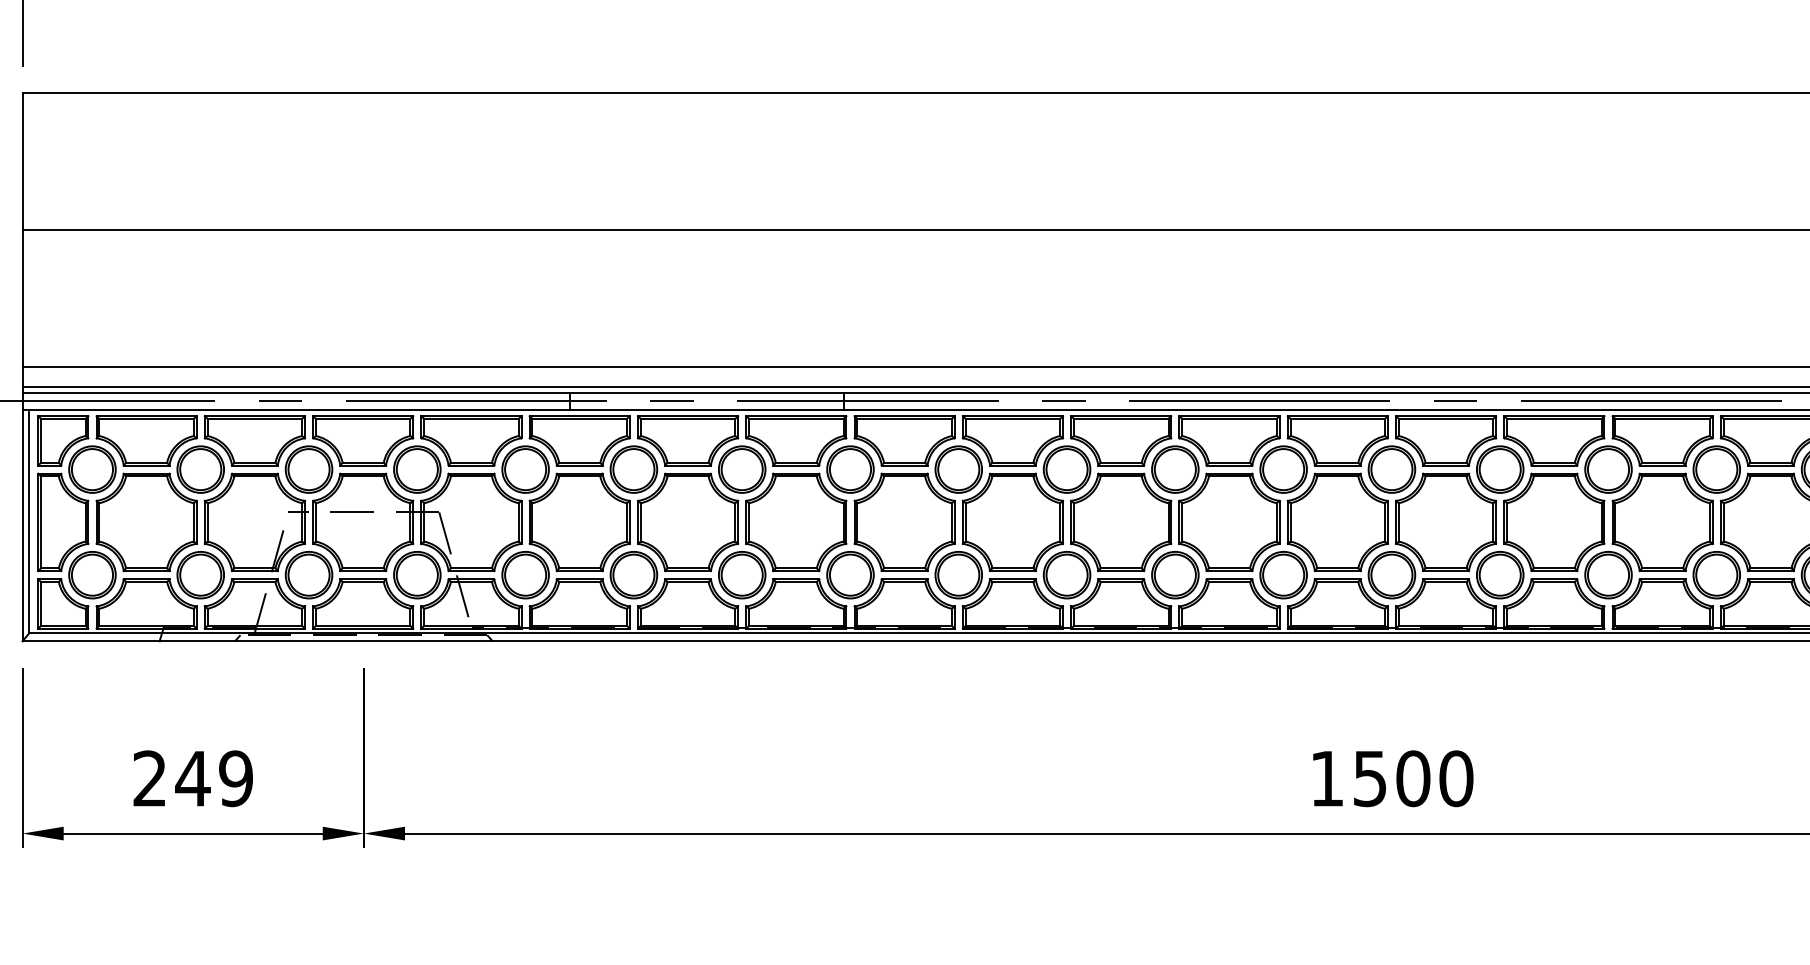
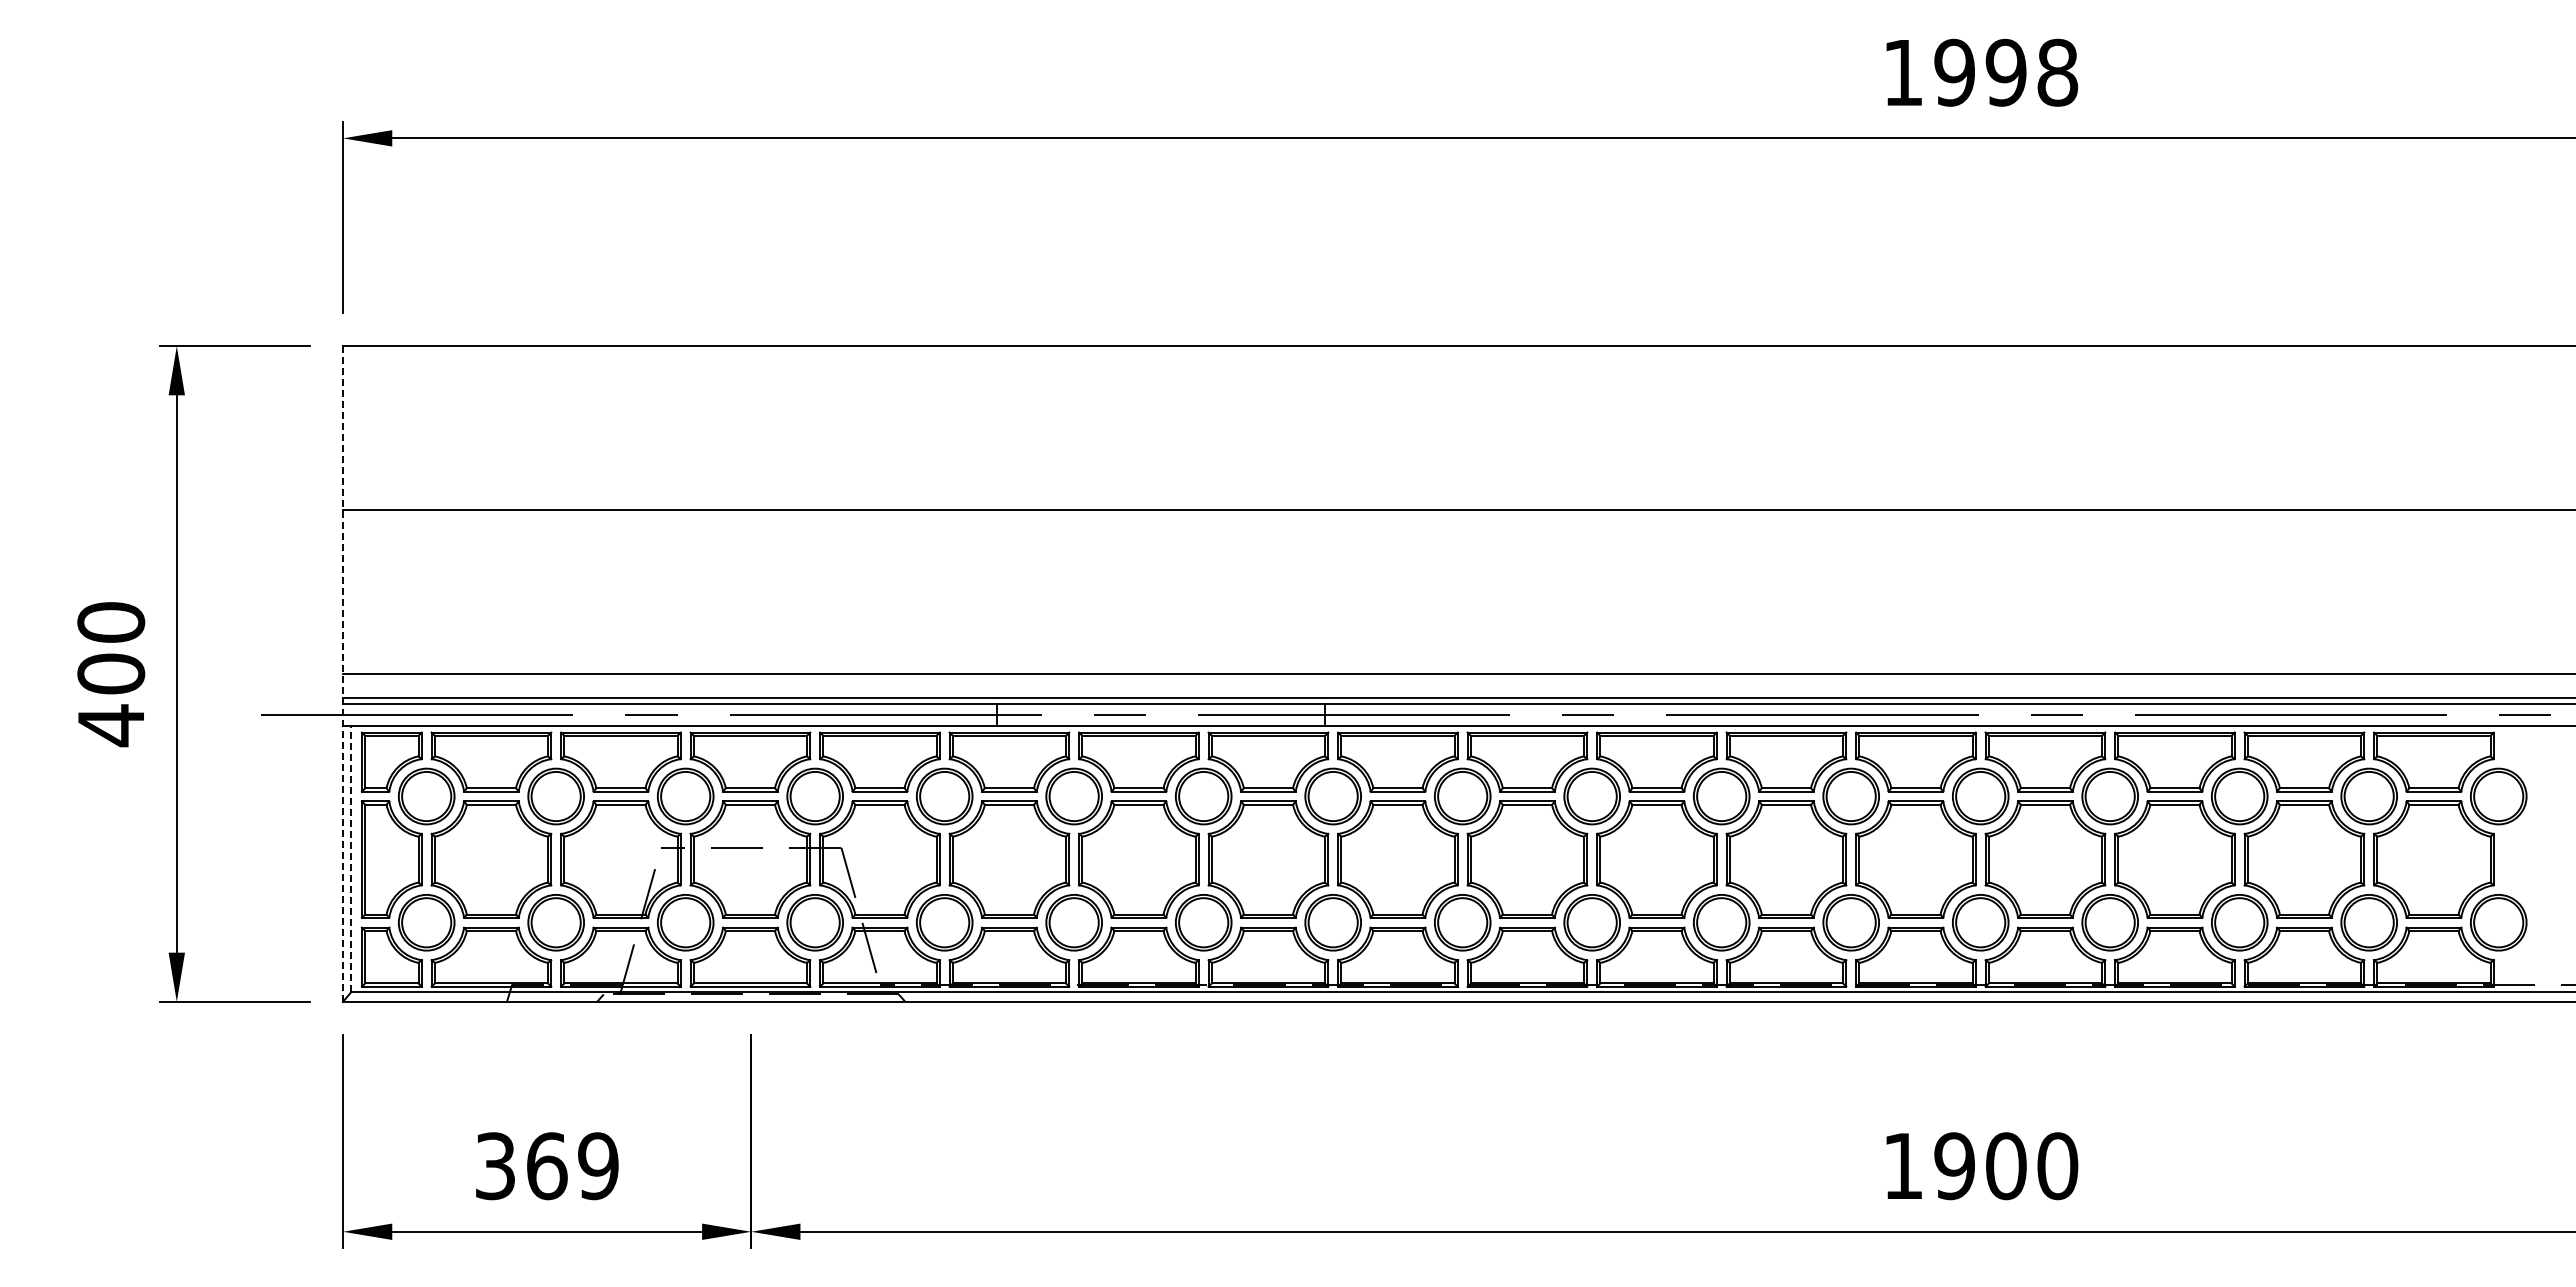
line: (22, 367) -> (343, 674), solid -> dashed
line: (29, 522) -> (351, 859), solid -> dashed
text: (171, 778) -> (521, 1166), 249 -> 369
text: (1370, 778) -> (1954, 1166), 1500 -> 1900

